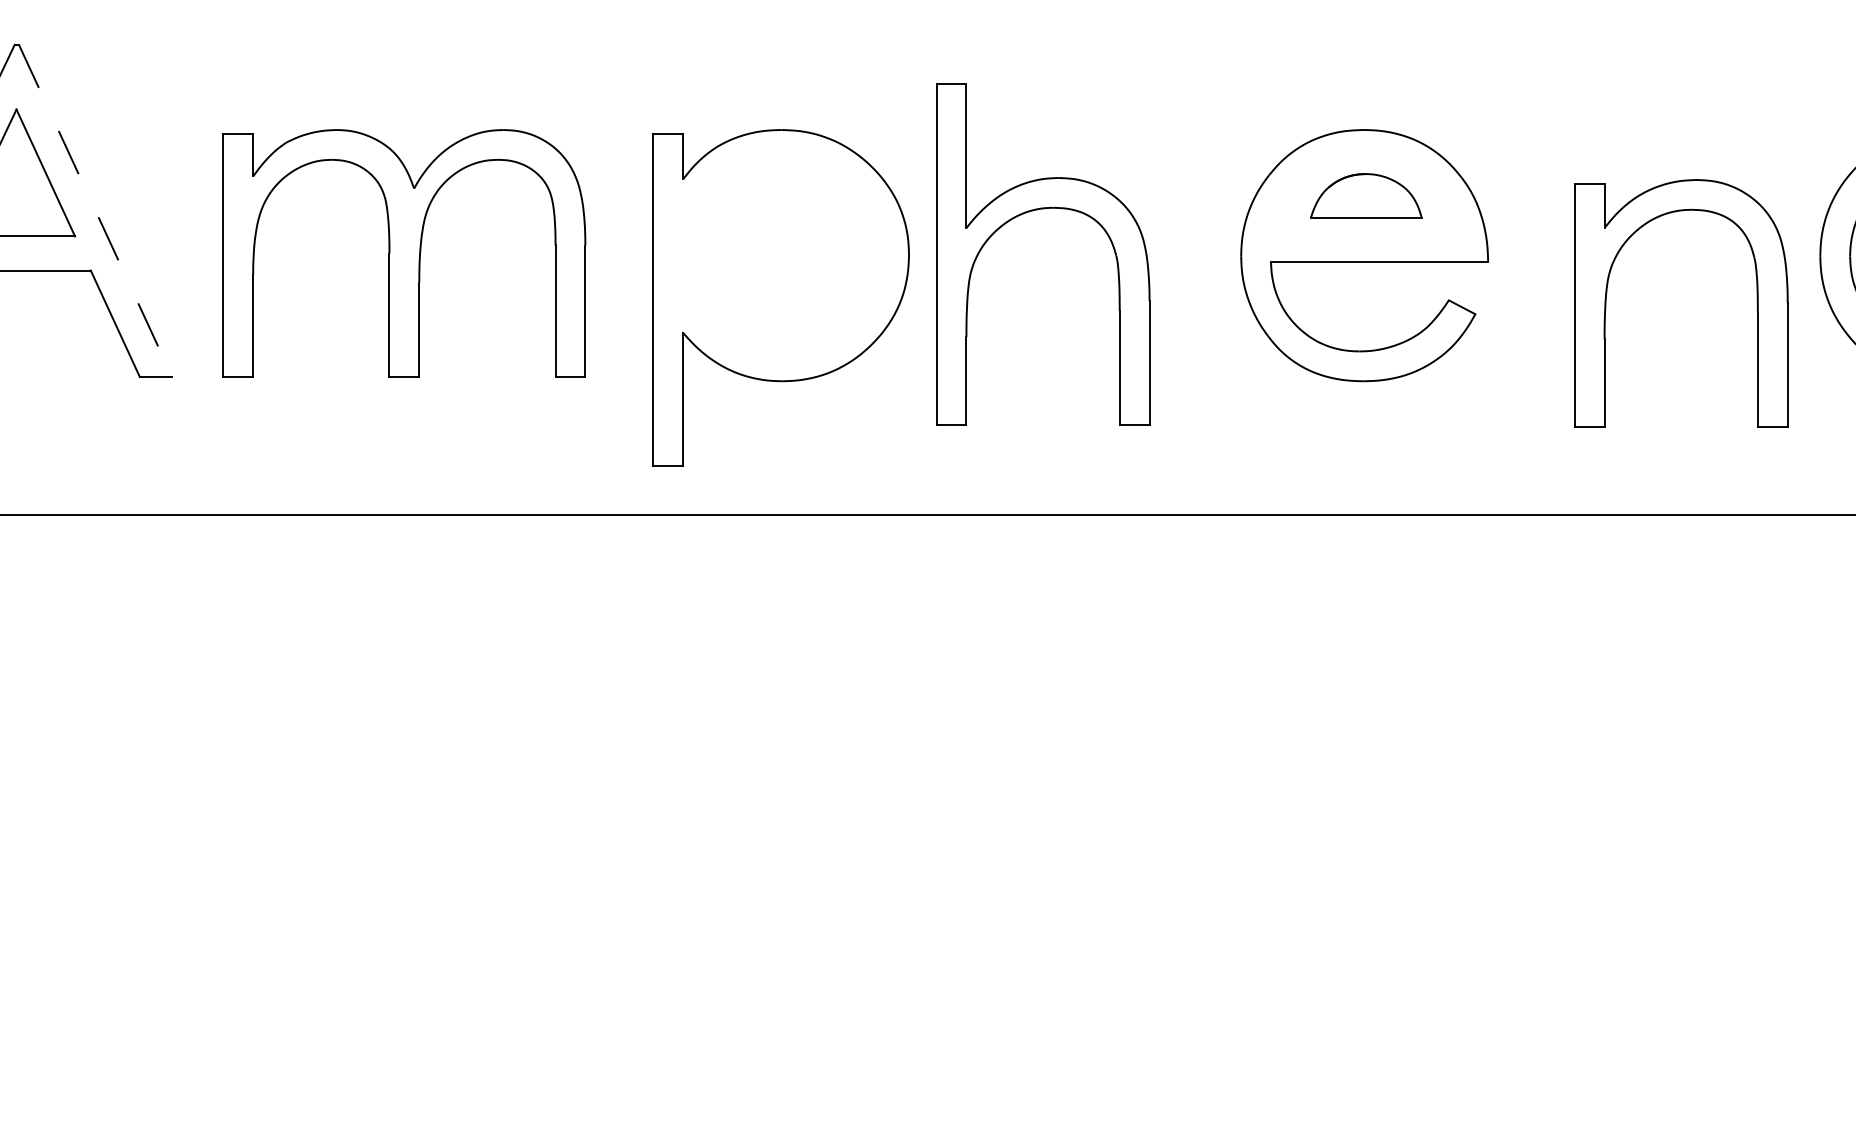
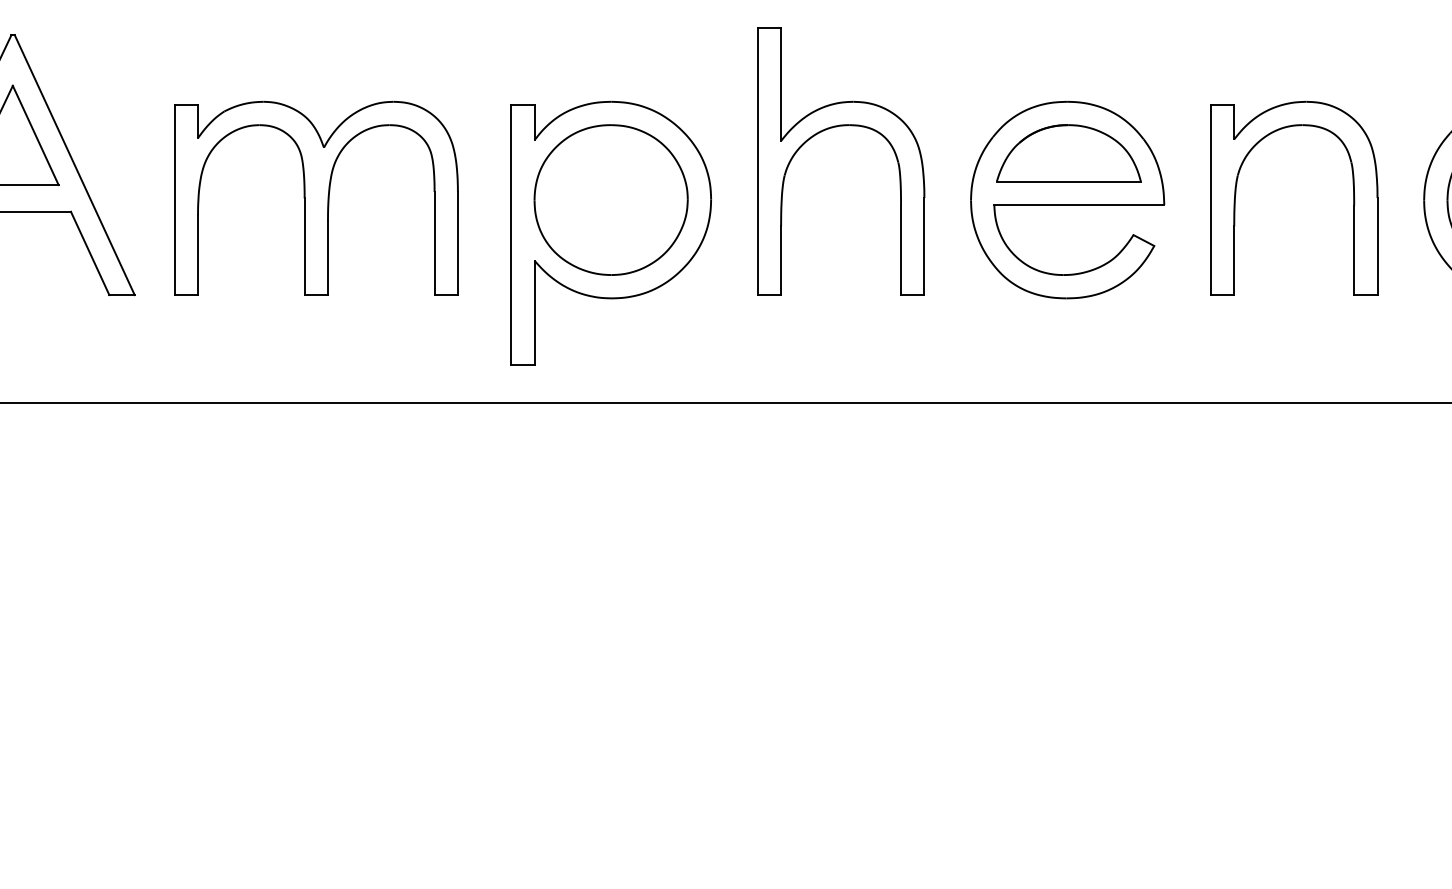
part: (1366, 195) -> (1069, 153), size x1.67
line: (95, 210) -> (74, 164), dashed -> solid
part: (1033, 211) -> (833, 128), moved
part: (781, 255) -> (611, 200), added
part: (1607, 293) -> (1236, 190), moved

